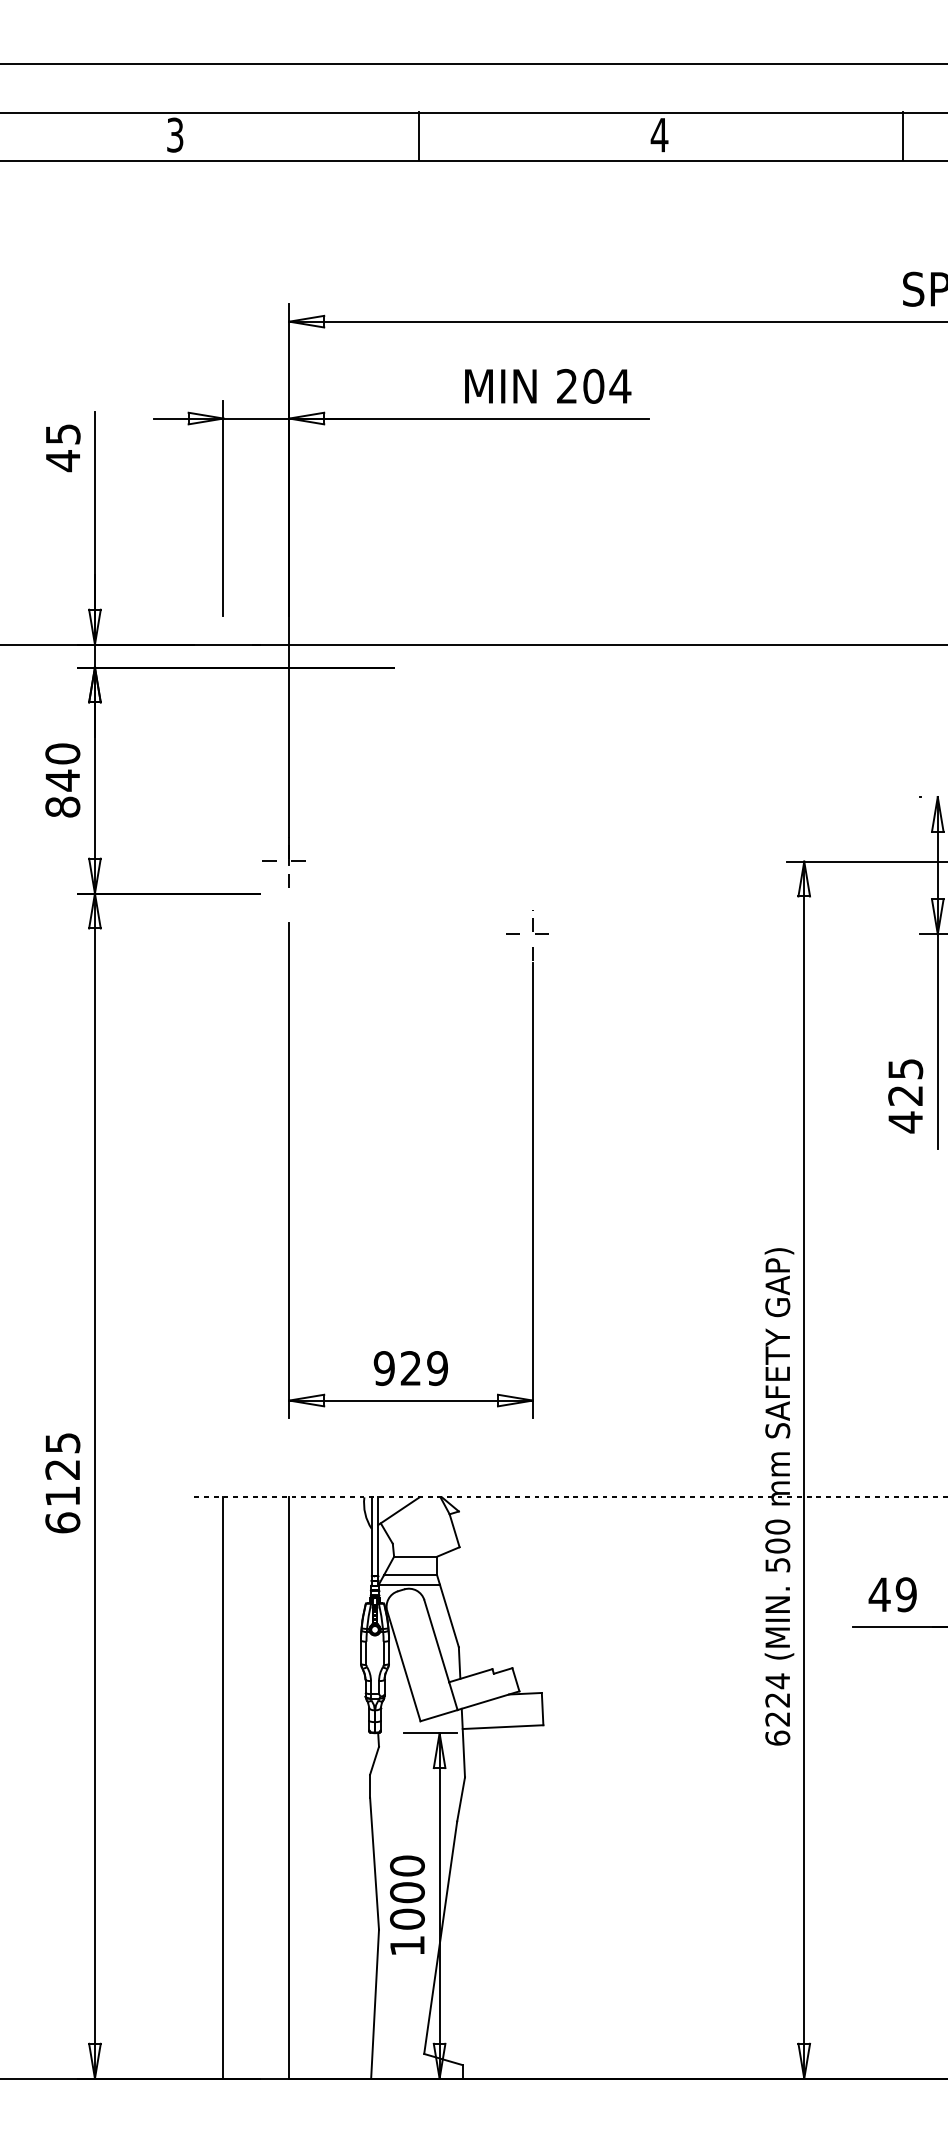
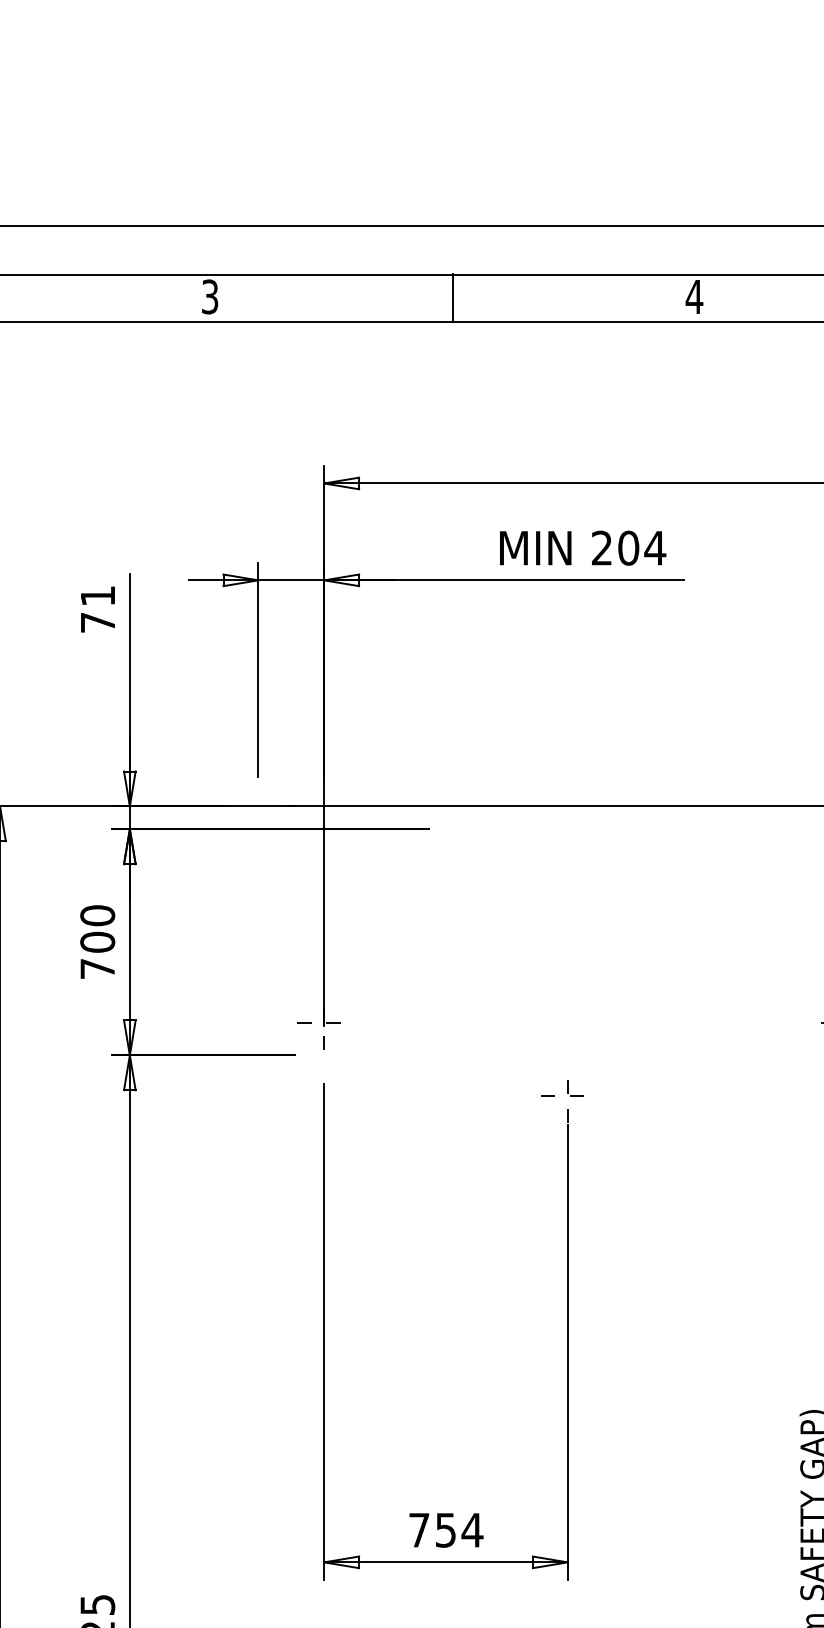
text: (63, 448) -> (98, 610), 45 -> 71
text: (62, 793) -> (97, 955), 840 -> 700
text: (410, 1368) -> (445, 1530), 929 -> 754

